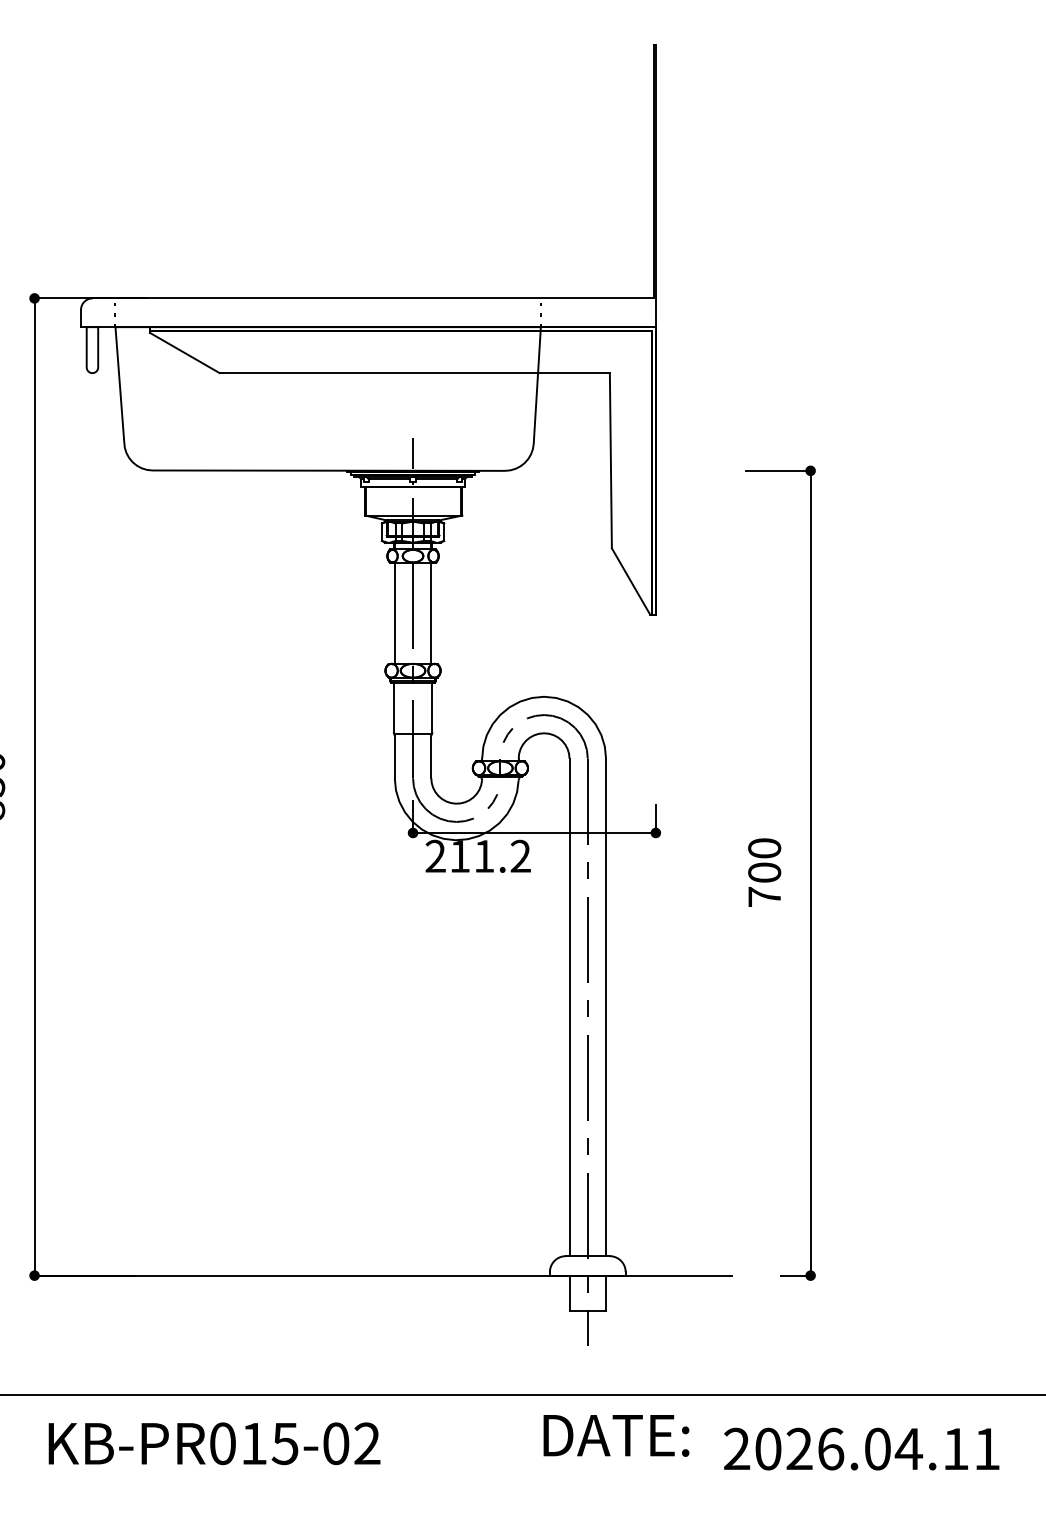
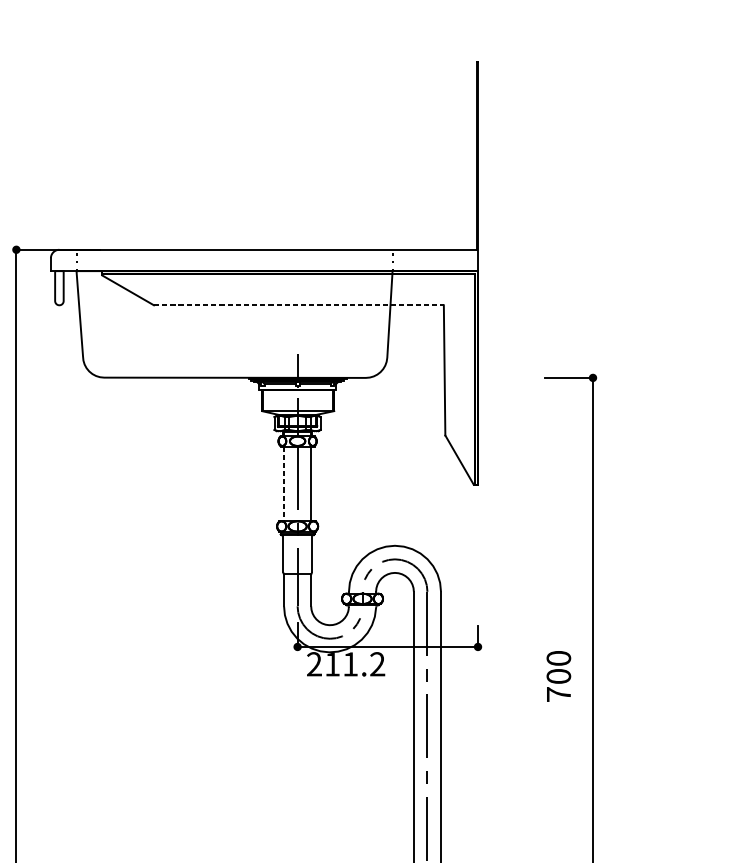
line: (415, 373) -> (299, 305), solid -> dashed
line: (394, 614) -> (283, 484), solid -> dashed

